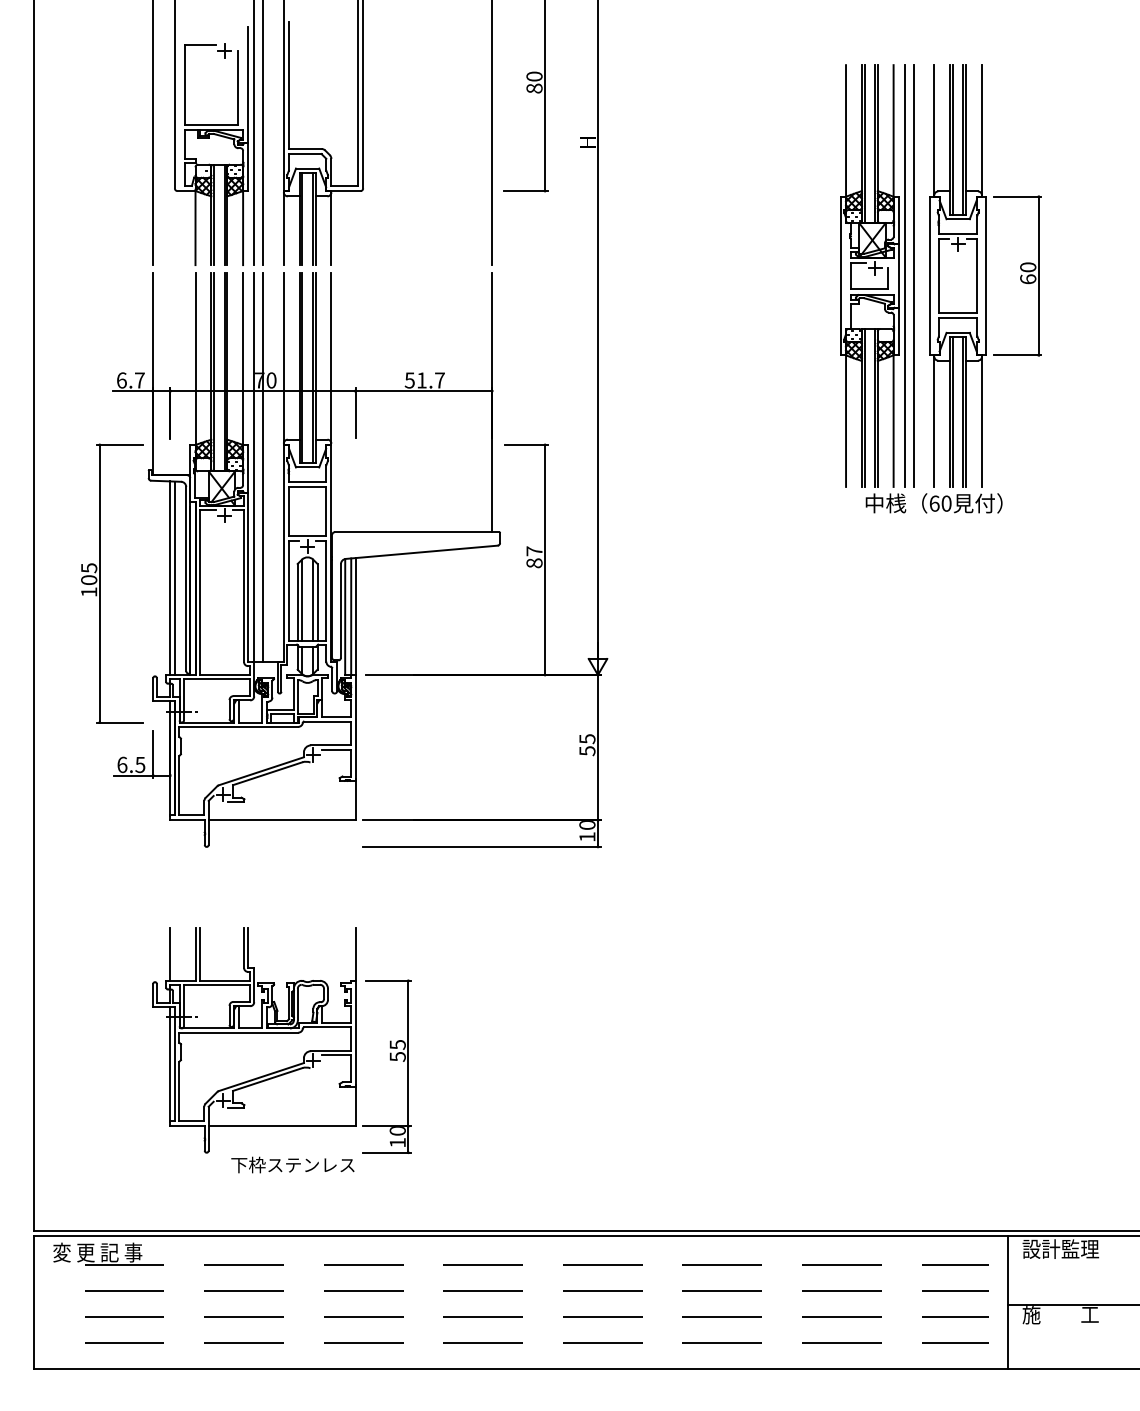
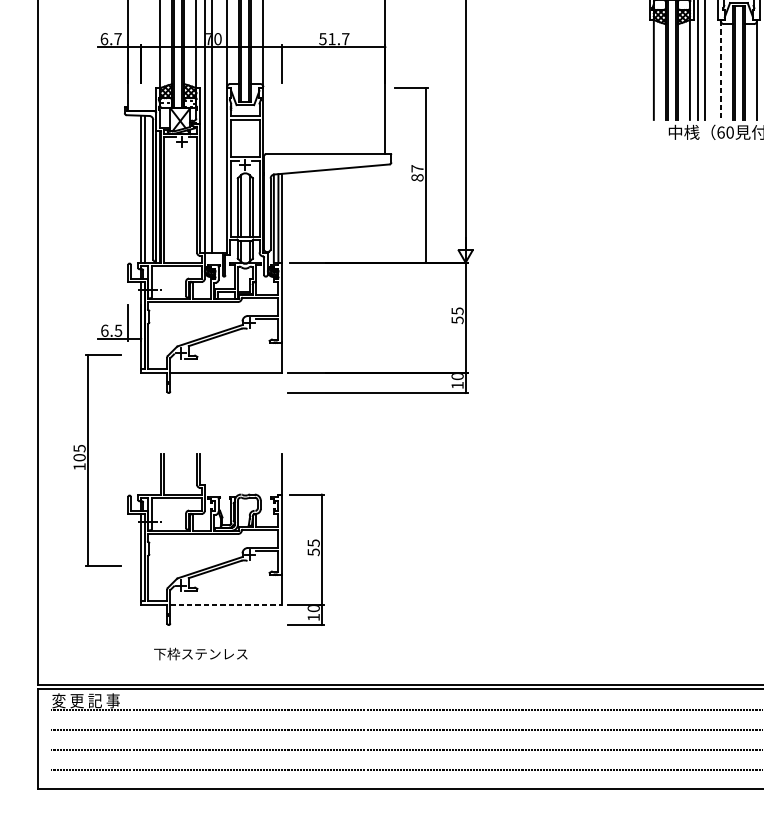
line: (934, 422) -> (720, 71), solid -> dashed
part: (100, 583) -> (88, 460), moved
line: (170, 953) -> (141, 473), removed
line: (282, 1126) -> (226, 605), solid -> dashed
text: (292, 1164) -> (200, 653), moved

